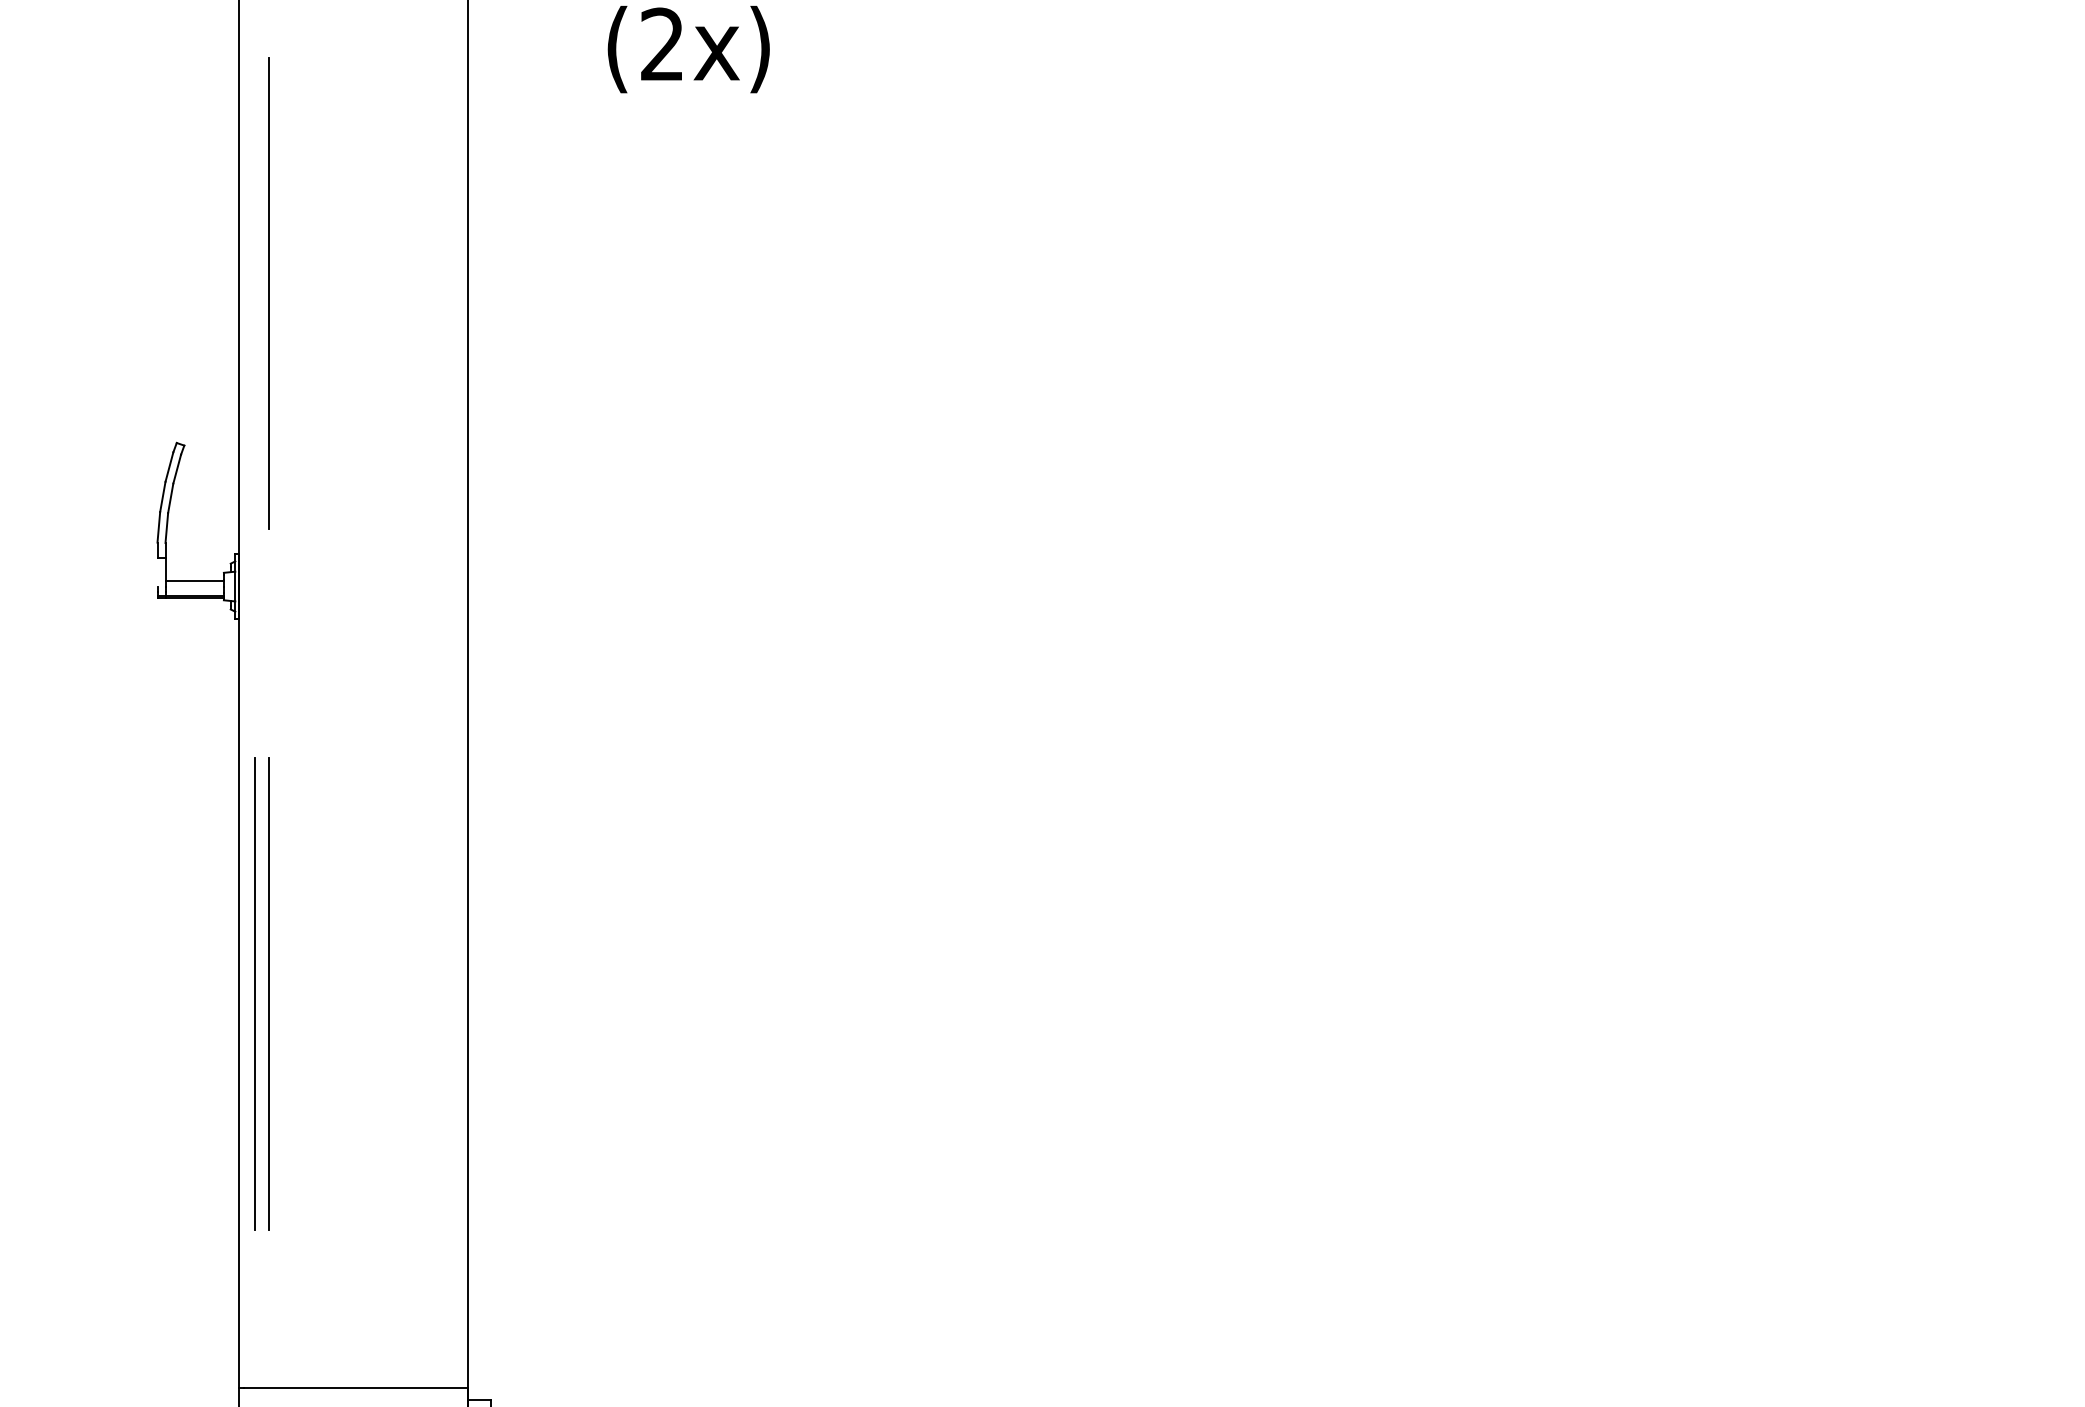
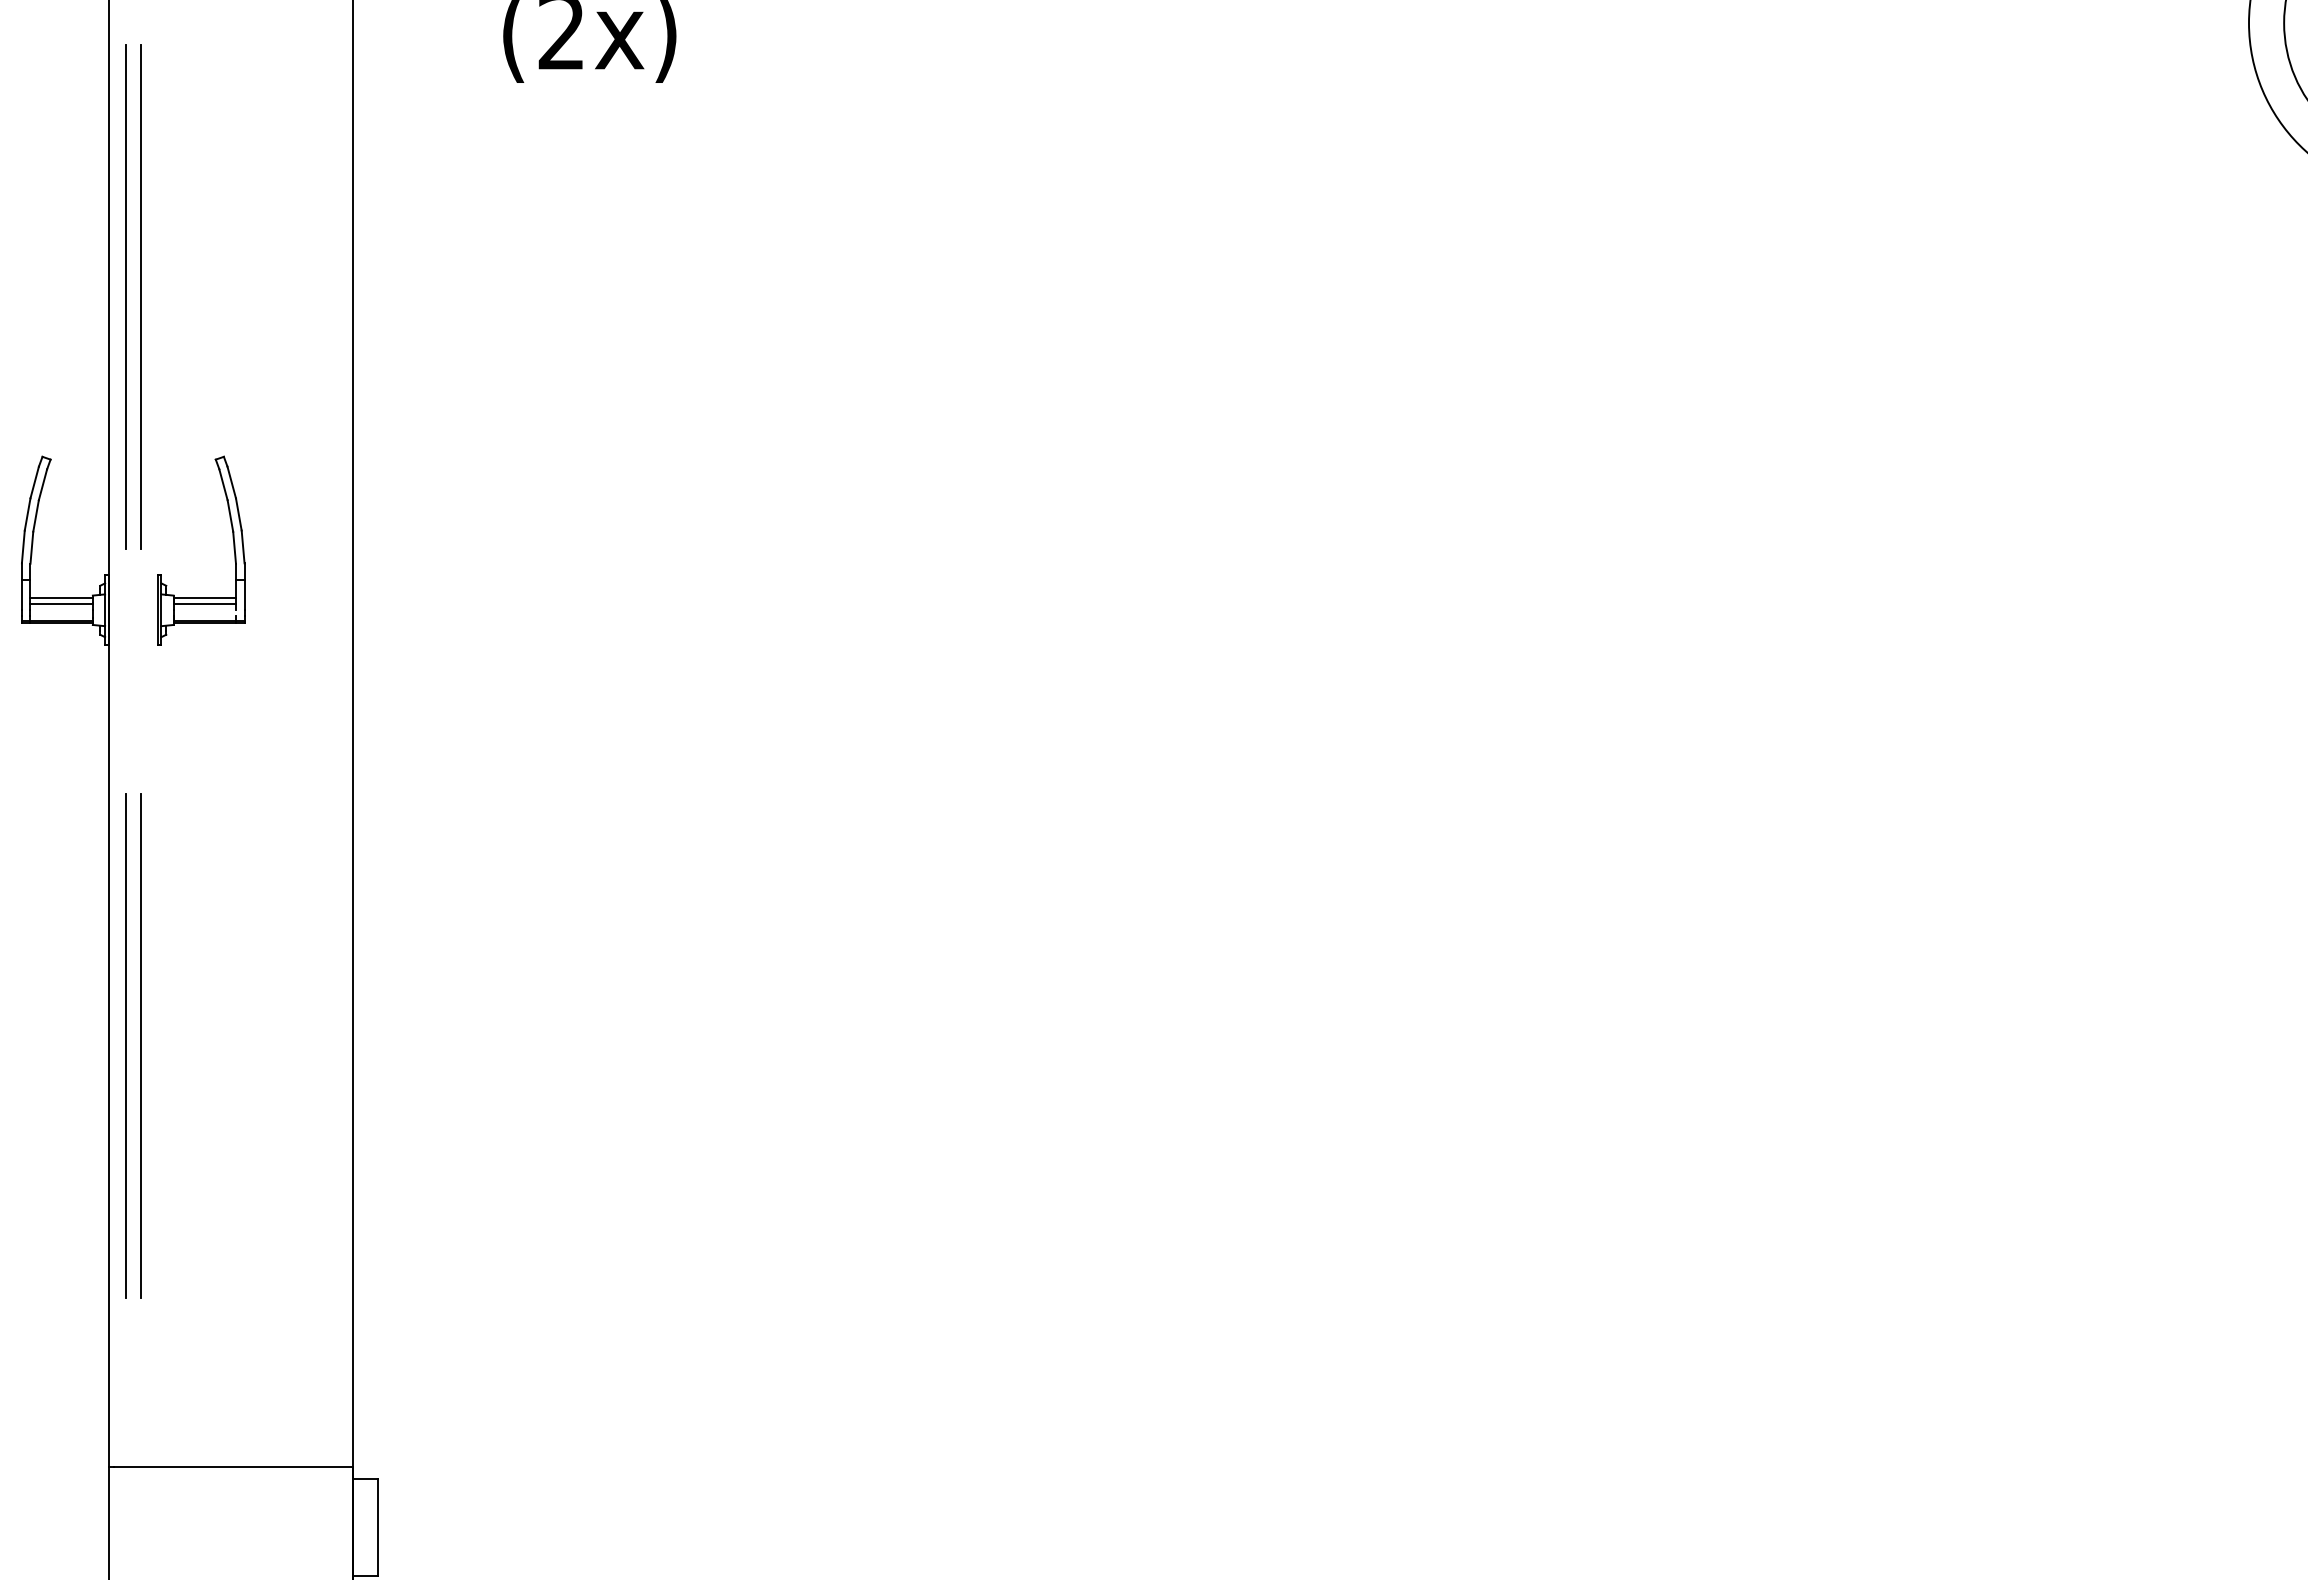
line: (254, 293) -> (125, 297), added
part: (355, 530) -> (233, 550), added
line: (157, 571) -> (21, 594), added
line: (194, 575) -> (61, 598), added

